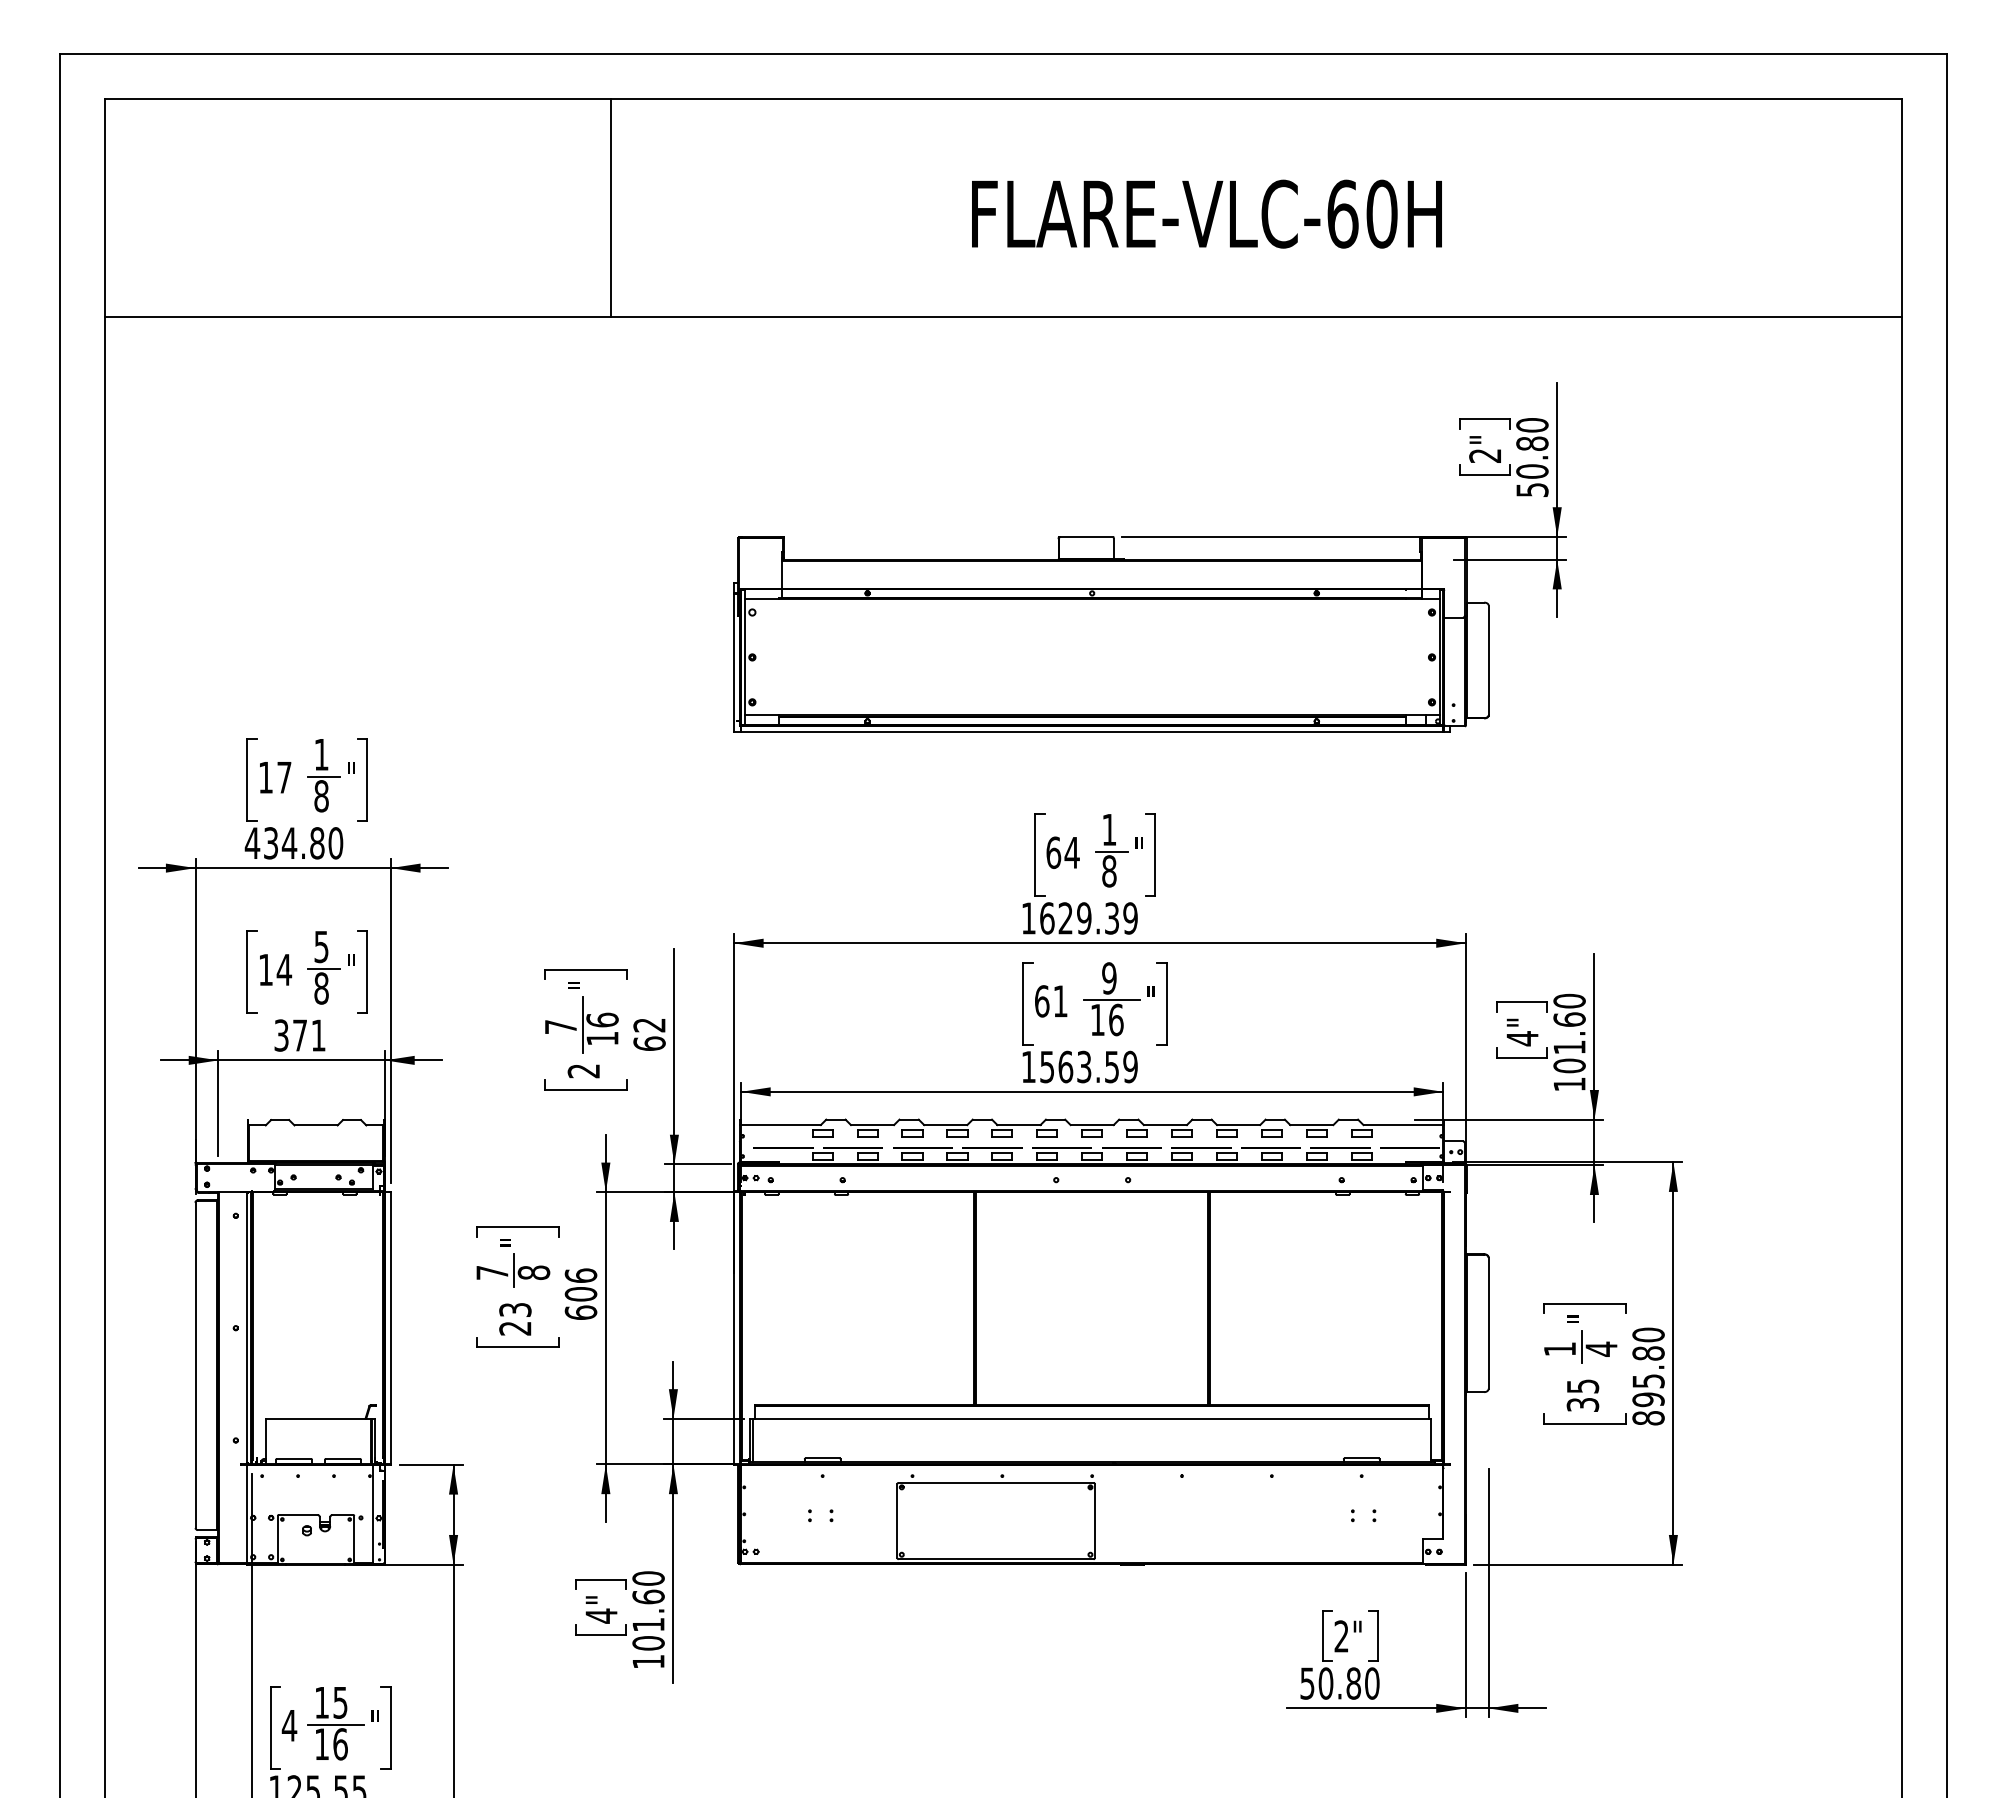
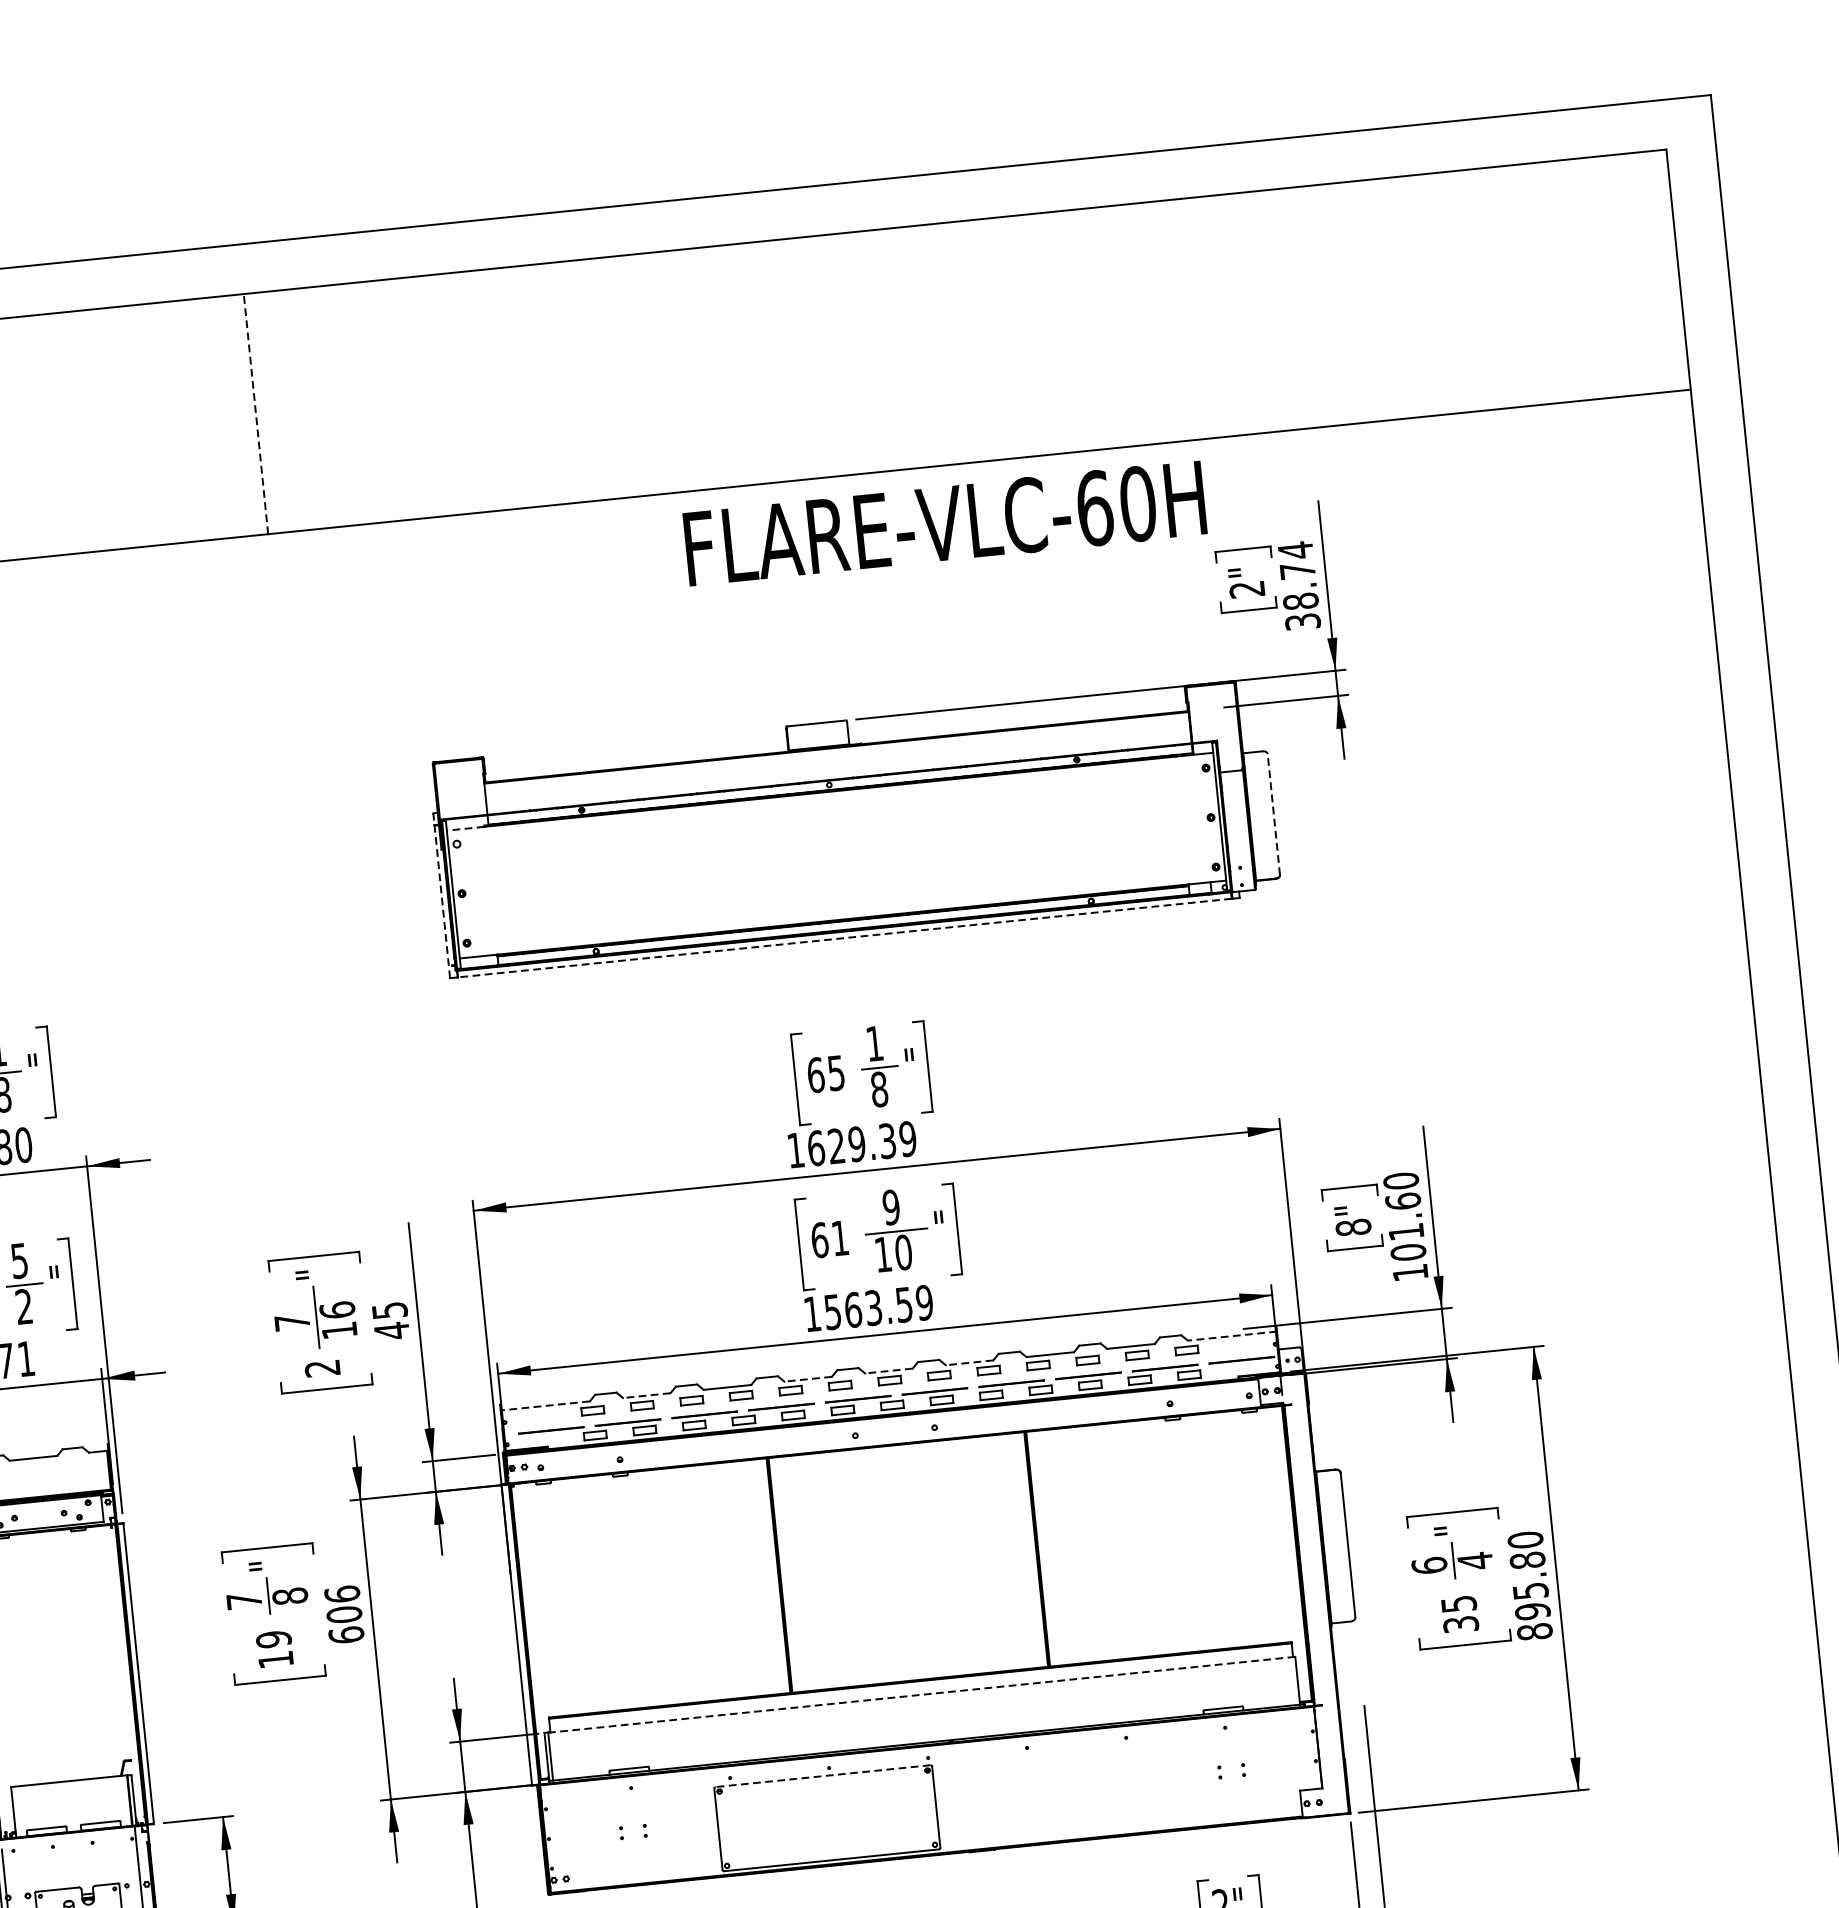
line: (611, 207) -> (256, 413), solid -> dashed
text: (1206, 213) -> (944, 522), moved
text: (1532, 456) -> (1299, 584), 50.80 -> 38.74
line: (761, 599) -> (465, 828), solid -> dashed
line: (733, 657) -> (441, 895), solid -> dashed
line: (1488, 660) -> (1273, 814), solid -> dashed
line: (1091, 732) -> (844, 938), solid -> dashed
text: (1071, 853) -> (835, 1074), 64 -> 65
text: (321, 988) -> (24, 1306), 8 -> 2
text: (1116, 1019) -> (903, 1251), 16 -> 10
text: (649, 1034) -> (390, 1320), 62 -> 45
text: (1522, 1038) -> (1353, 1227), 4" -> 8"
line: (779, 1125) -> (544, 1406), solid -> dashed
line: (872, 1125) -> (646, 1396), solid -> dashed
line: (1018, 1125) -> (807, 1379), solid -> dashed
line: (1092, 1125) -> (889, 1371), solid -> dashed
line: (1165, 1125) -> (969, 1363), solid -> dashed
line: (1403, 1125) -> (1232, 1336), solid -> dashed
text: (515, 1318) -> (274, 1648), 23 -> 19
text: (1559, 1348) -> (1428, 1564), 1 -> 6
line: (1092, 1418) -> (922, 1694), solid -> dashed
line: (995, 1482) -> (822, 1775), solid -> dashed

